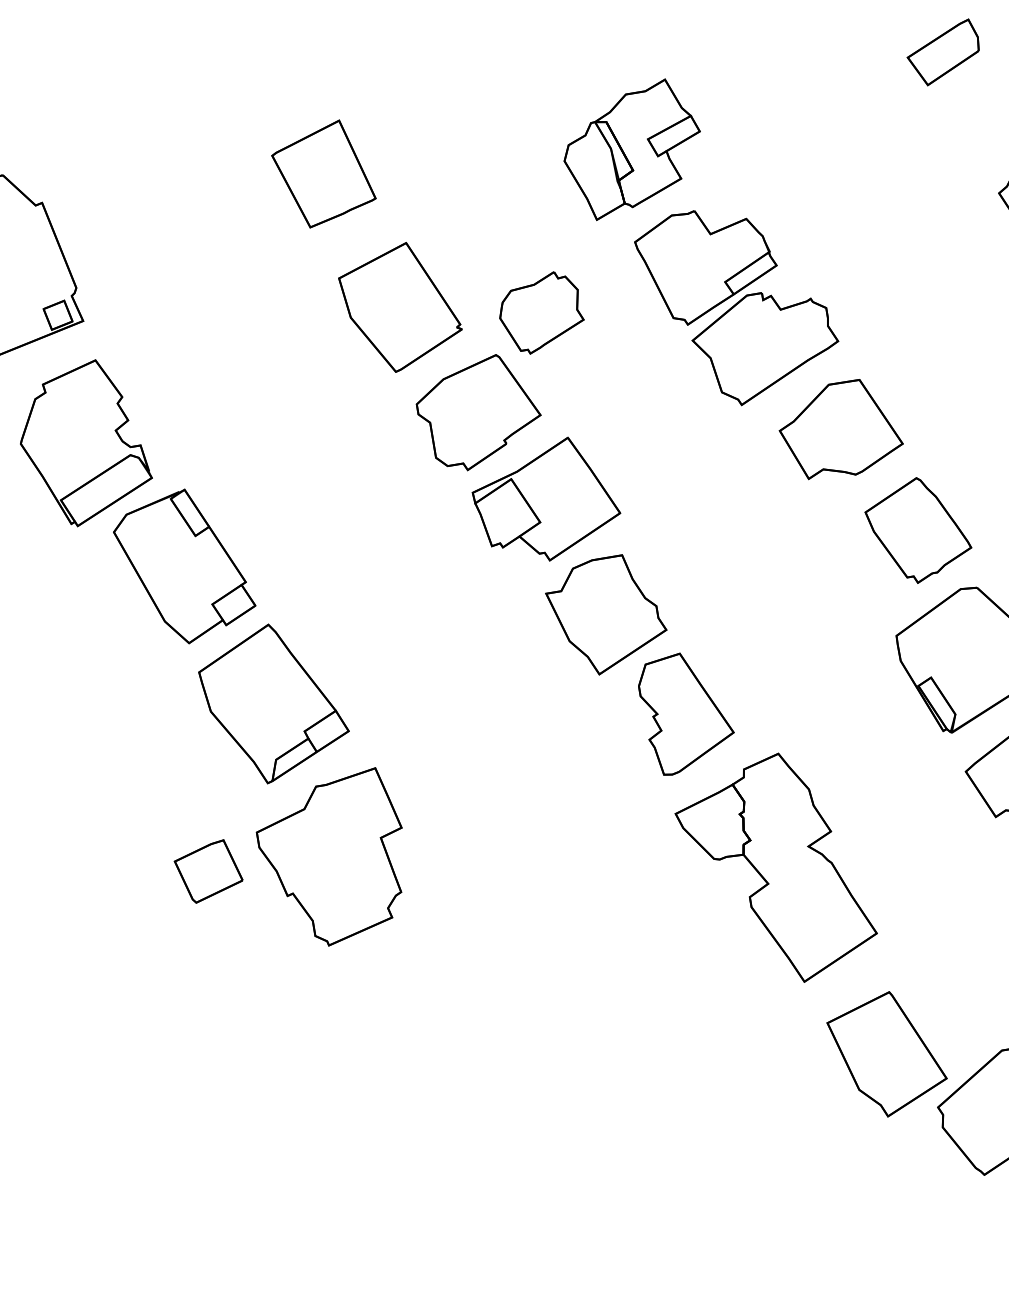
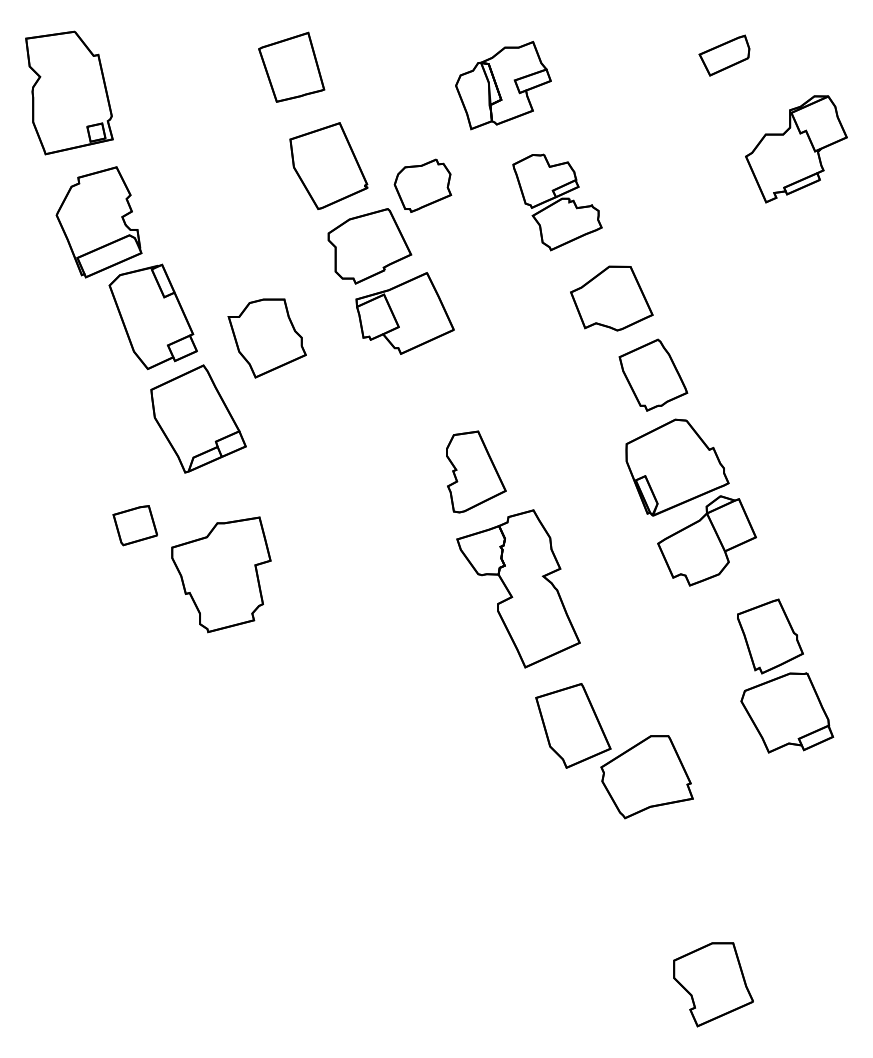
part: (738, 304) -> (557, 202), size x0.7
part: (605, 615) -> (266, 338), moved
part: (334, 859) -> (221, 574), moved

